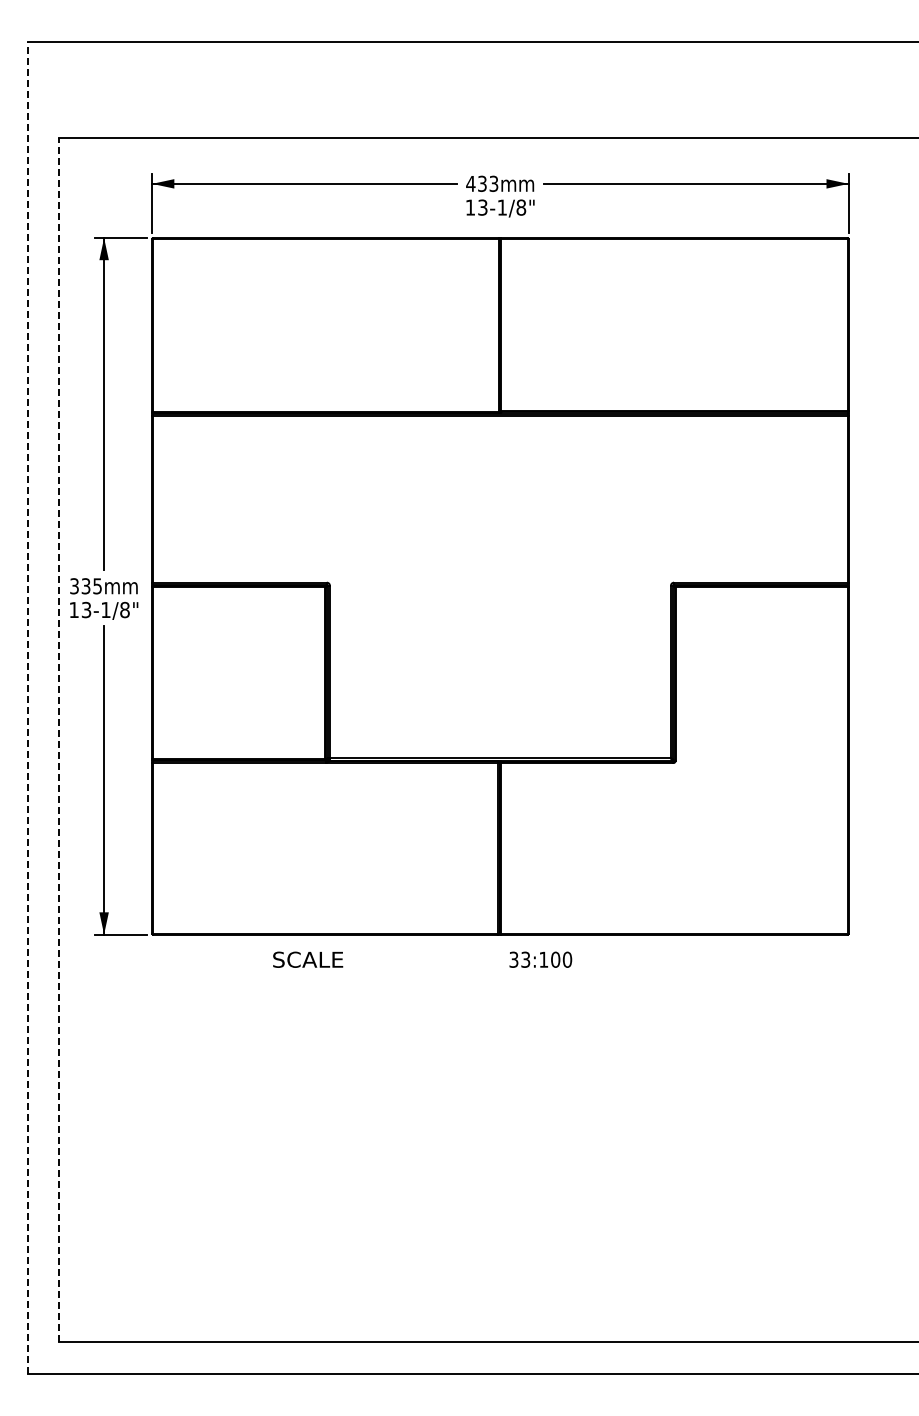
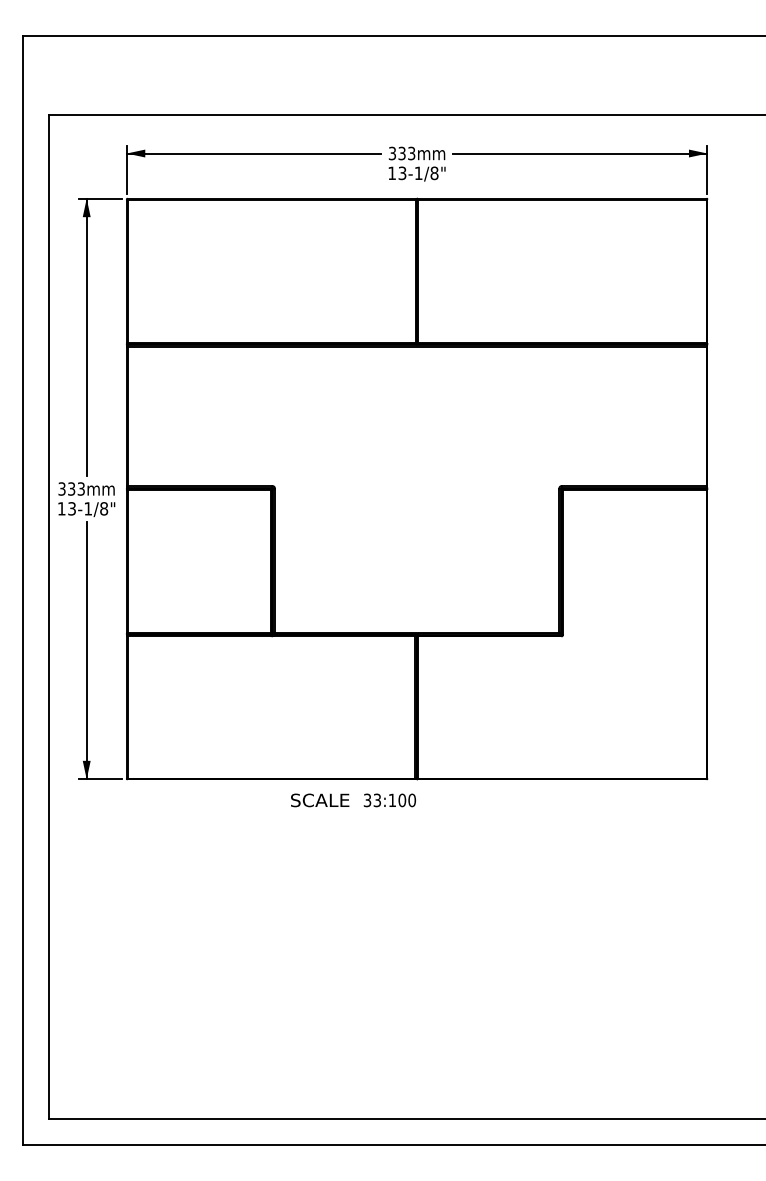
text: (470, 183) -> (392, 153), 433 -> 333
text: (97, 585) -> (81, 488), 335 -> 333
line: (27, 708) -> (22, 590), dashed -> solid
line: (59, 739) -> (49, 616), dashed -> solid
text: (308, 959) -> (320, 800), moved
text: (540, 959) -> (389, 800), moved

